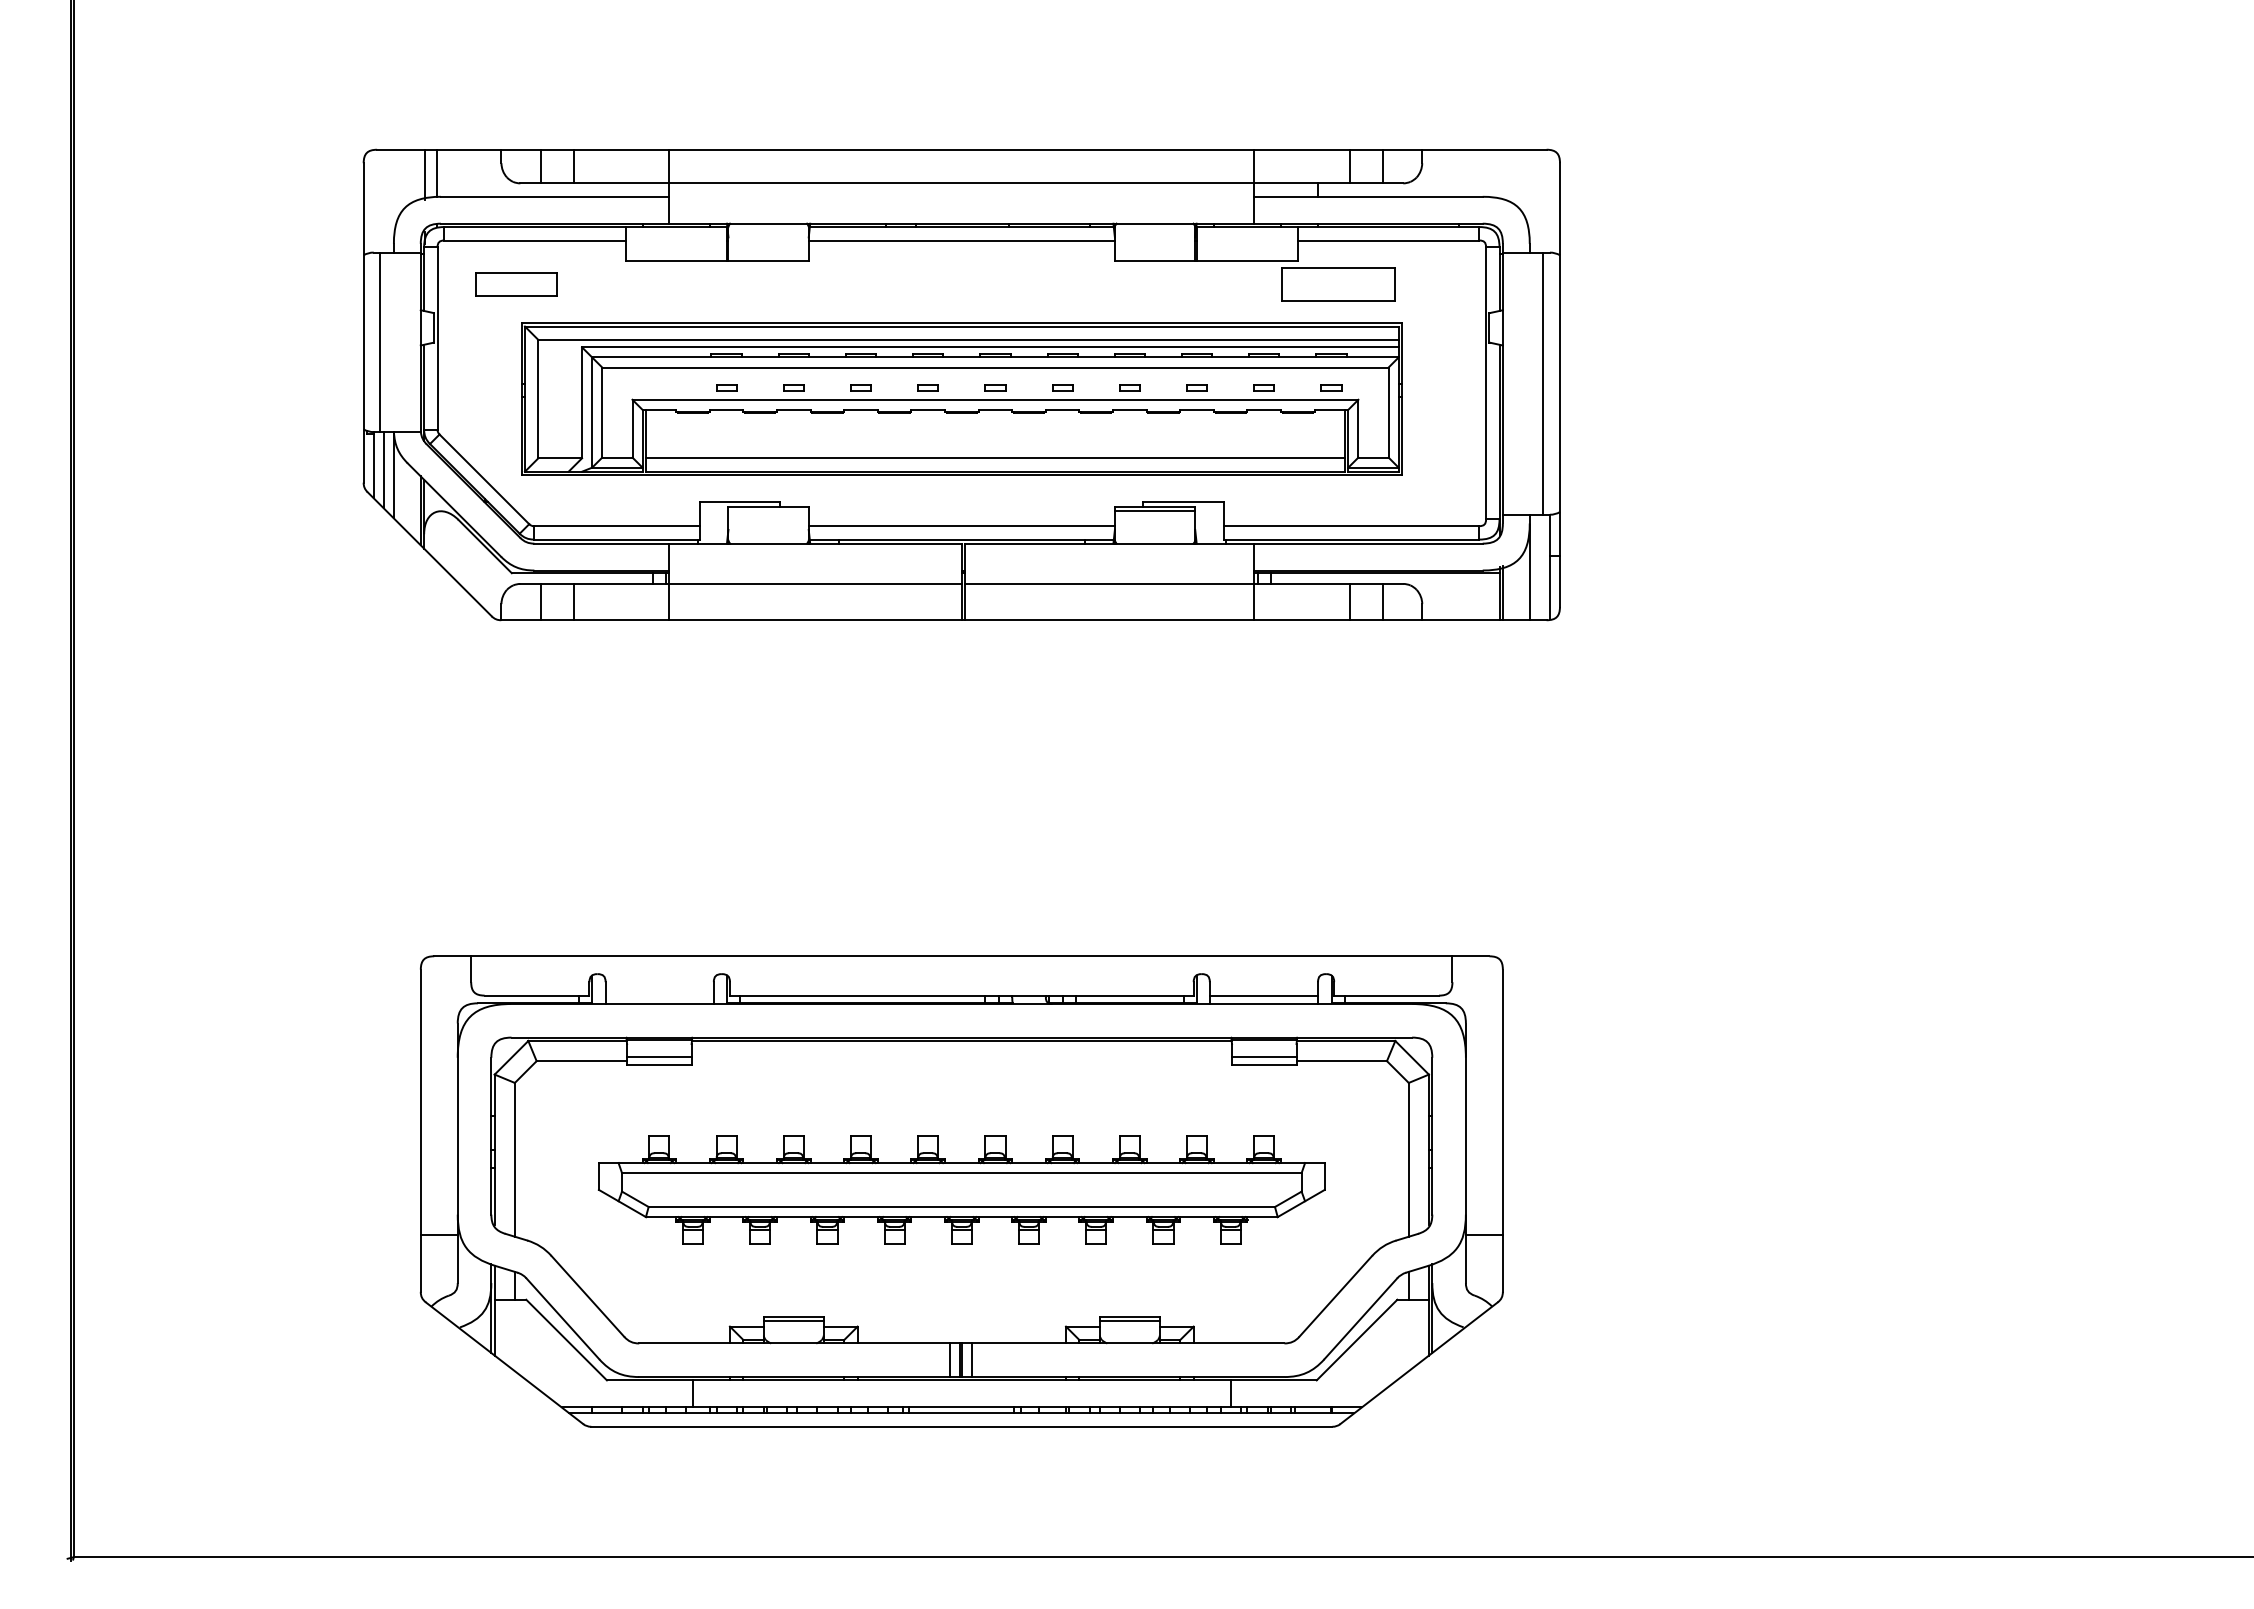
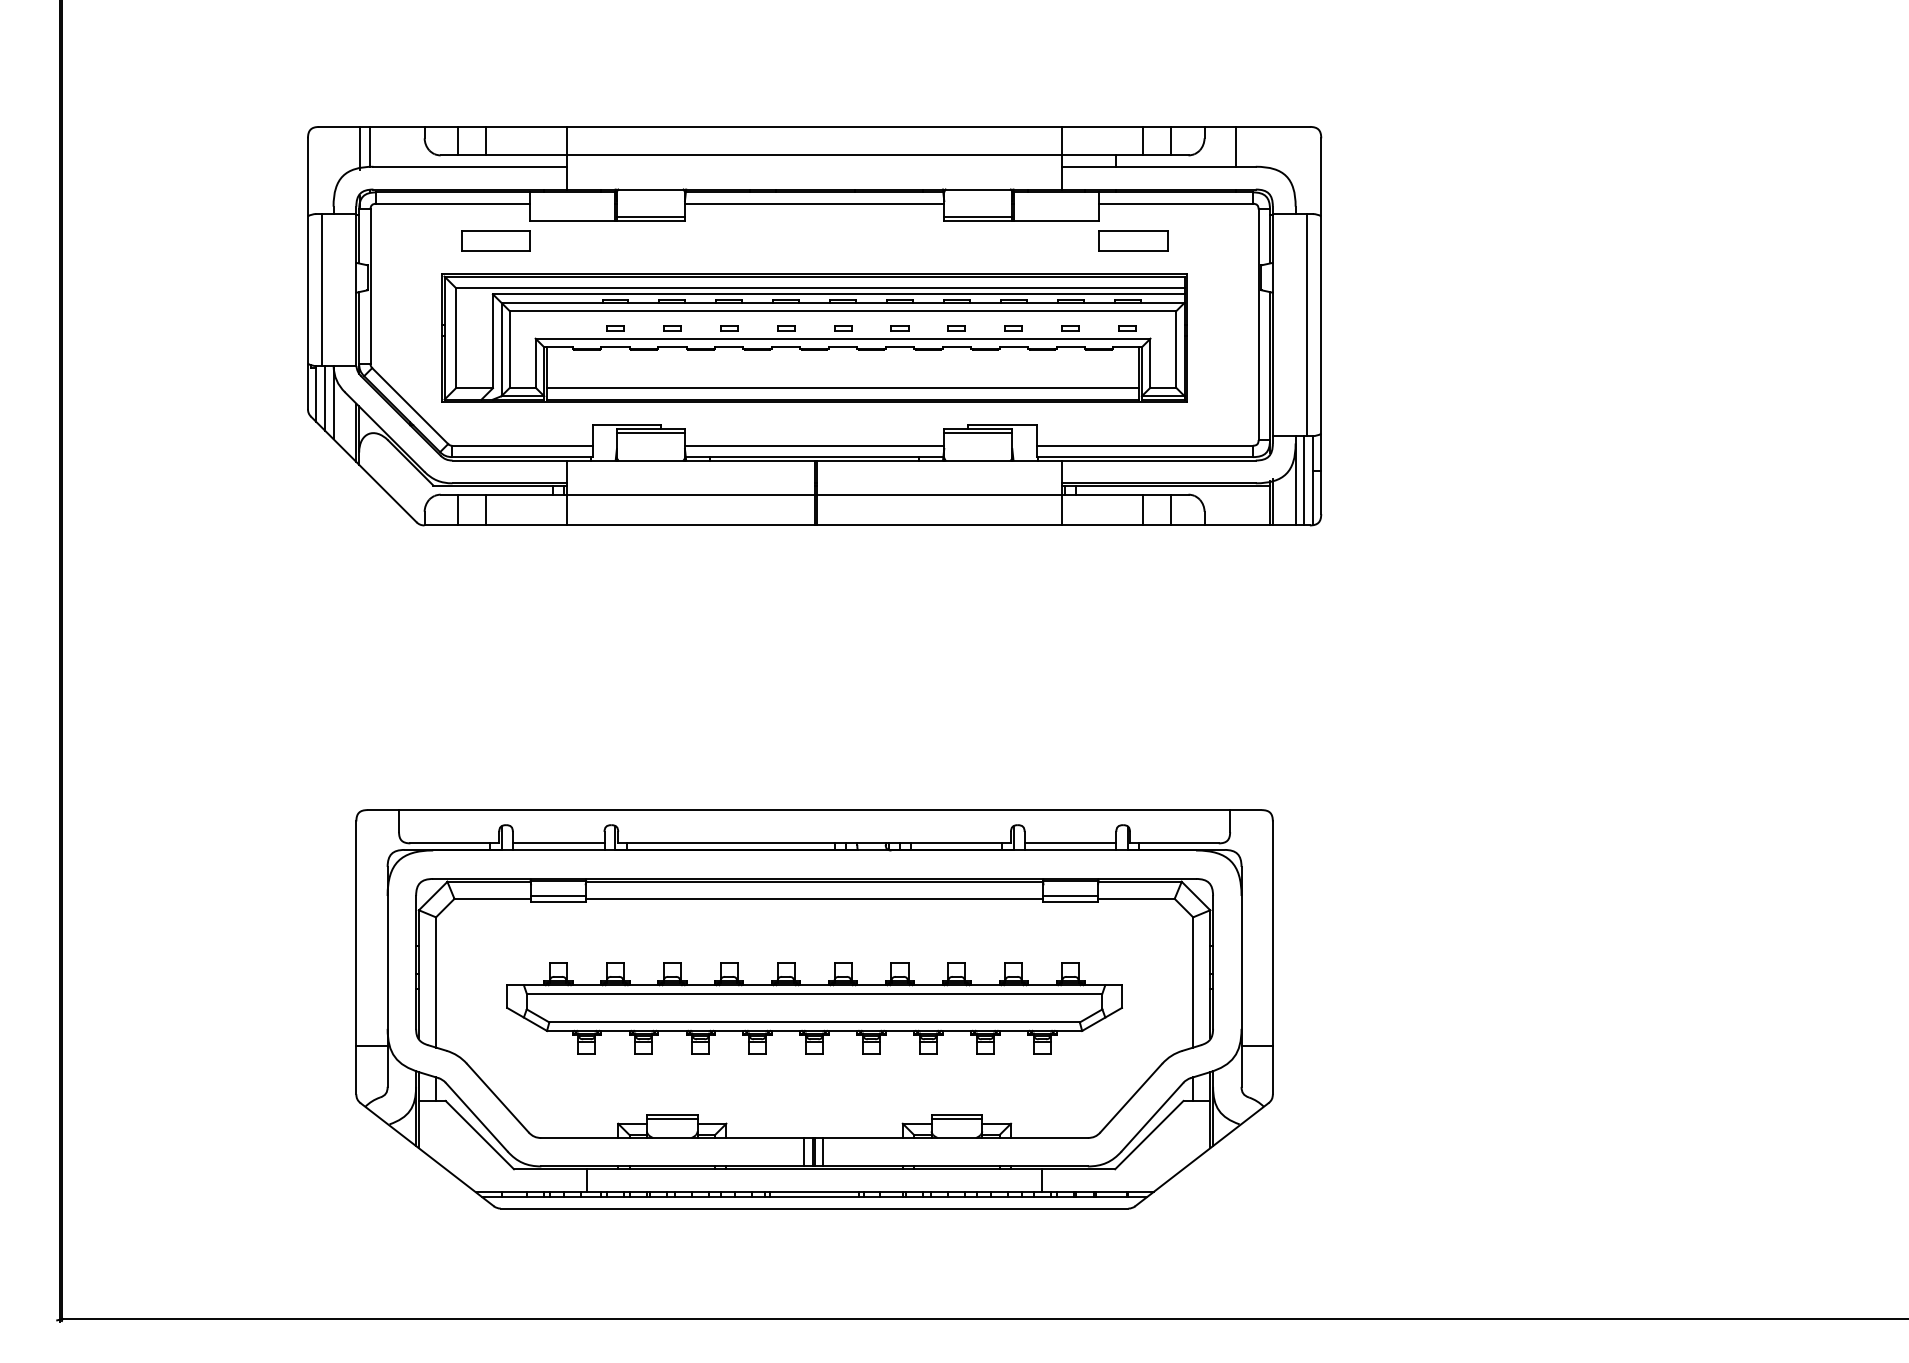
line: (1458, 172) -> (1235, 146), added
line: (768, 255) -> (650, 216), added
line: (1154, 255) -> (977, 216), added
part: (516, 284) -> (495, 241), moved
part: (1338, 284) -> (1133, 241), size x0.71
line: (768, 511) -> (650, 433), added
line: (1539, 567) -> (1303, 480), added
line: (659, 995) -> (558, 843), added
line: (961, 1061) -> (814, 899), added

